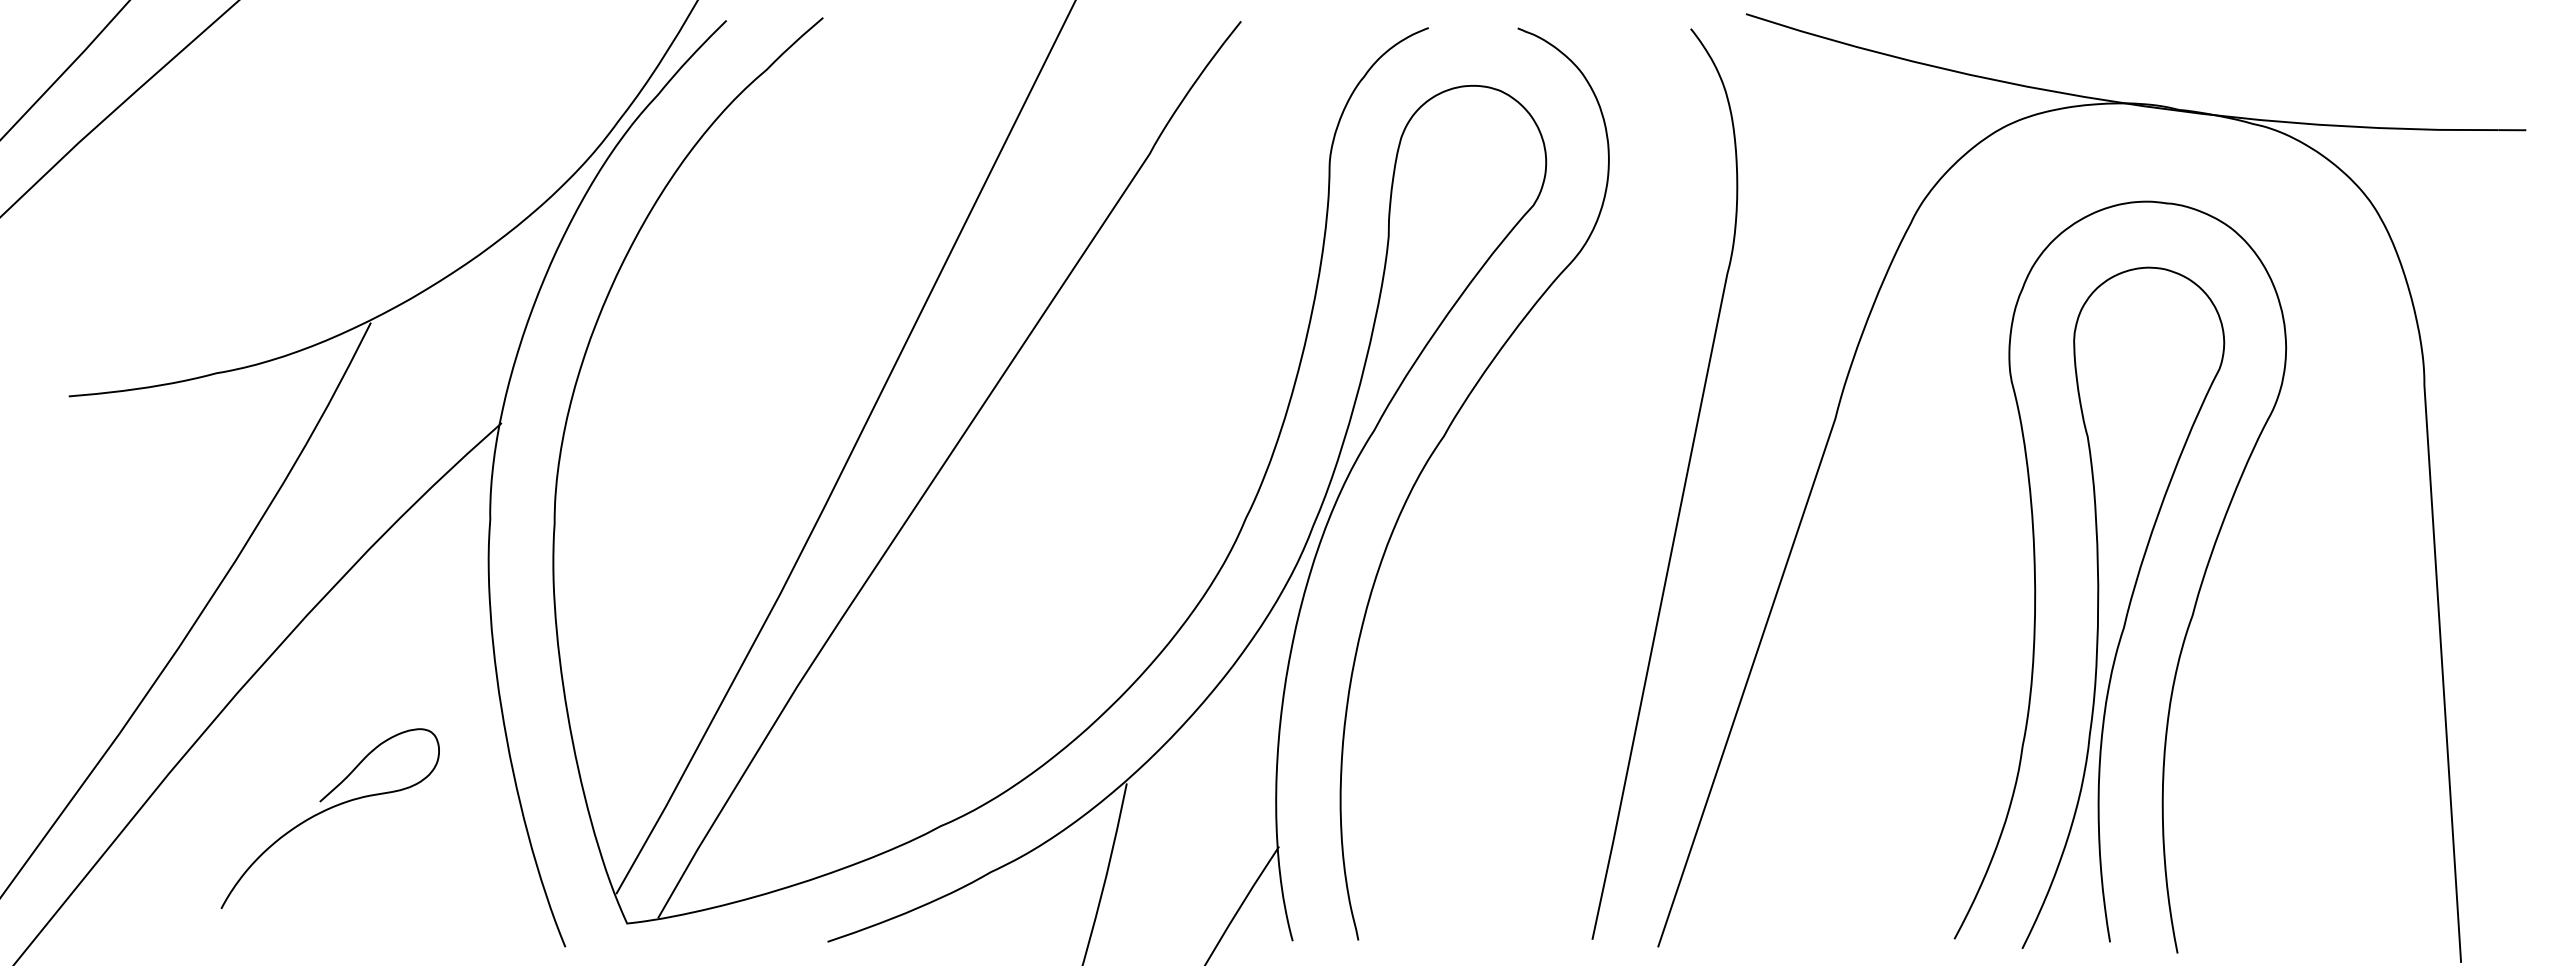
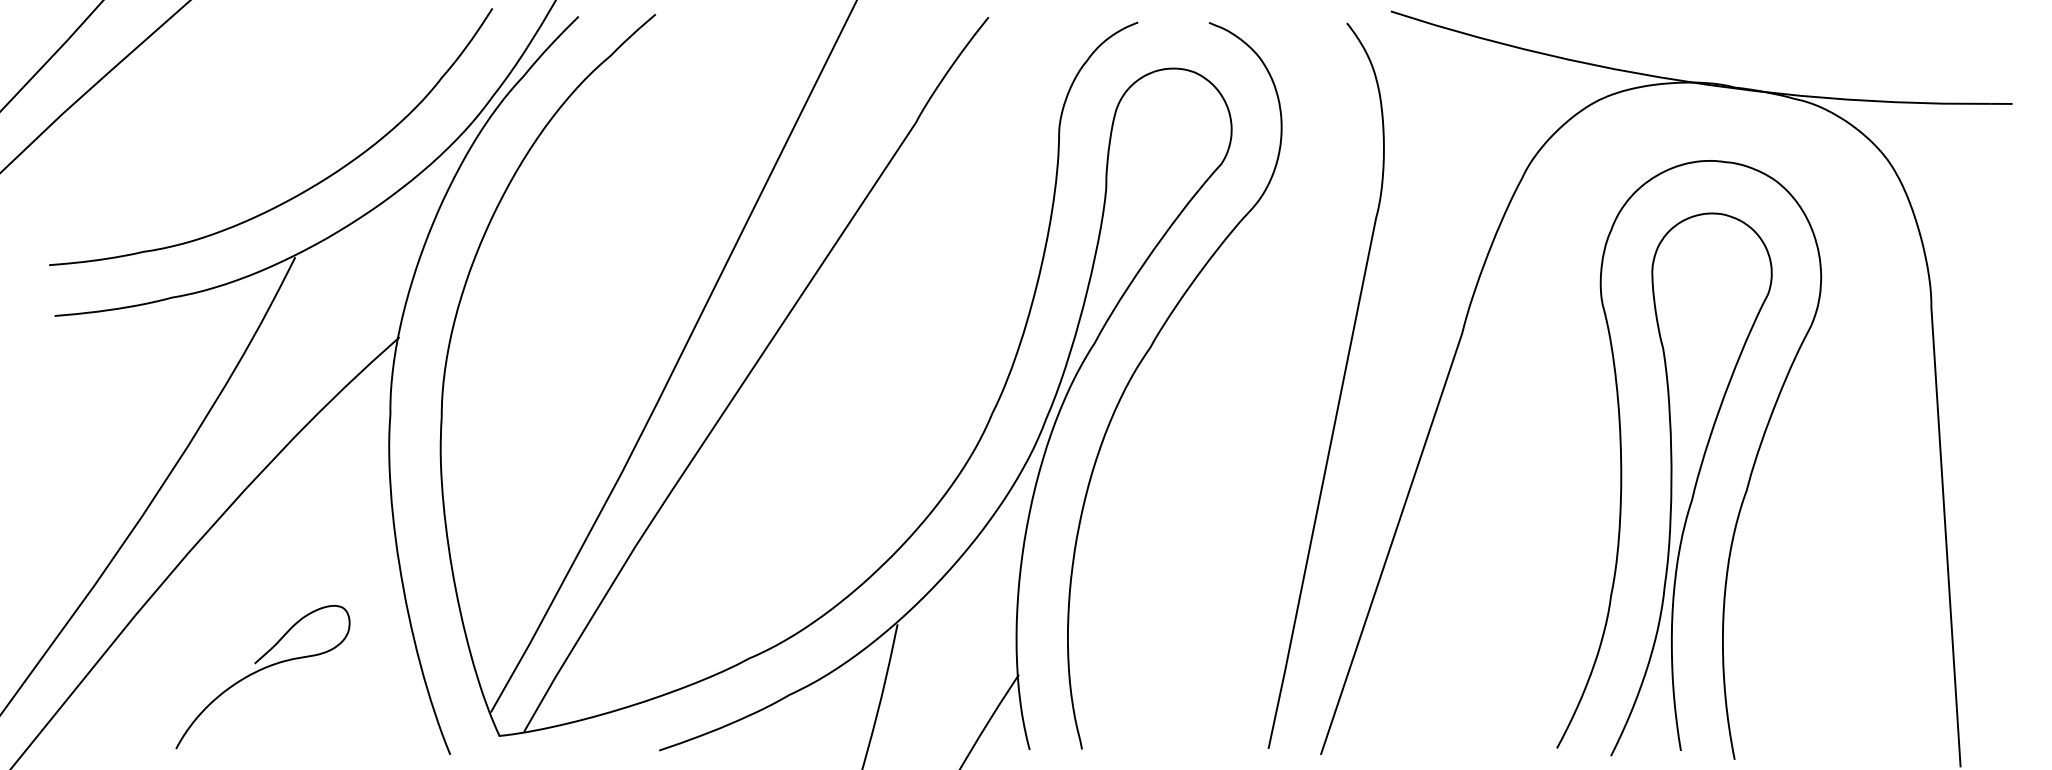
curve: (381, 239) -> (303, 191), added
curve: (325, 811) -> (259, 671), moved

